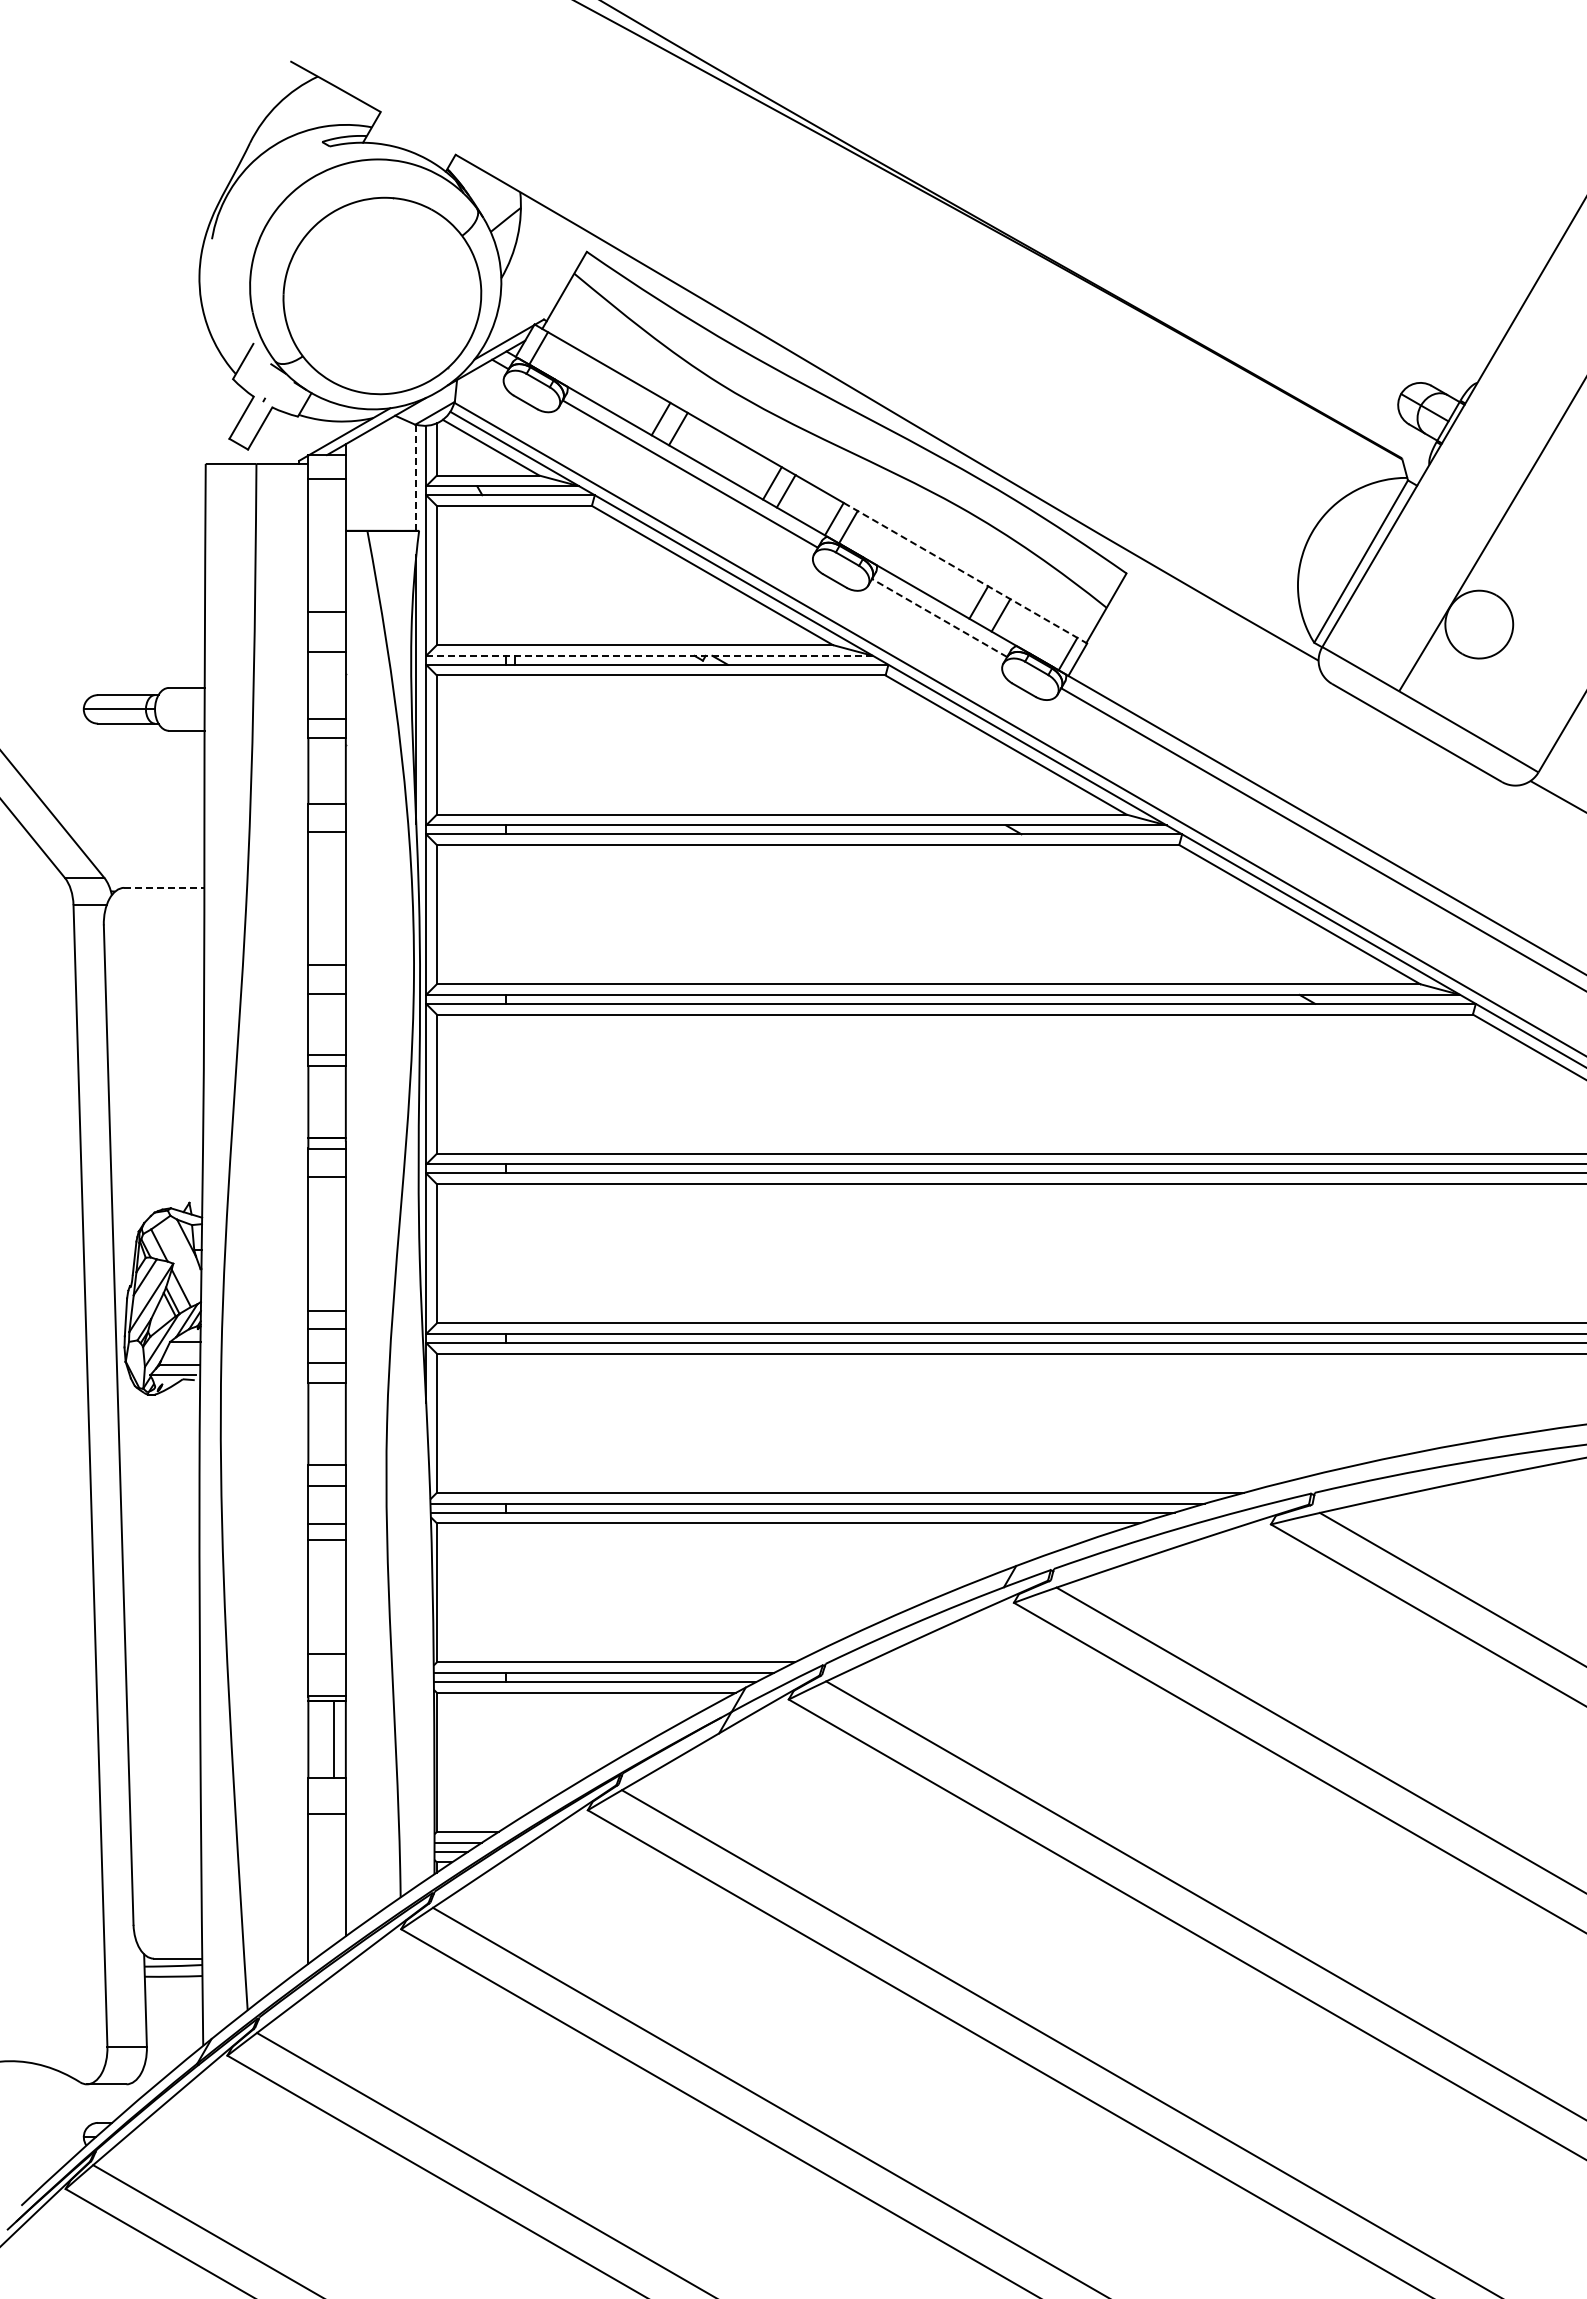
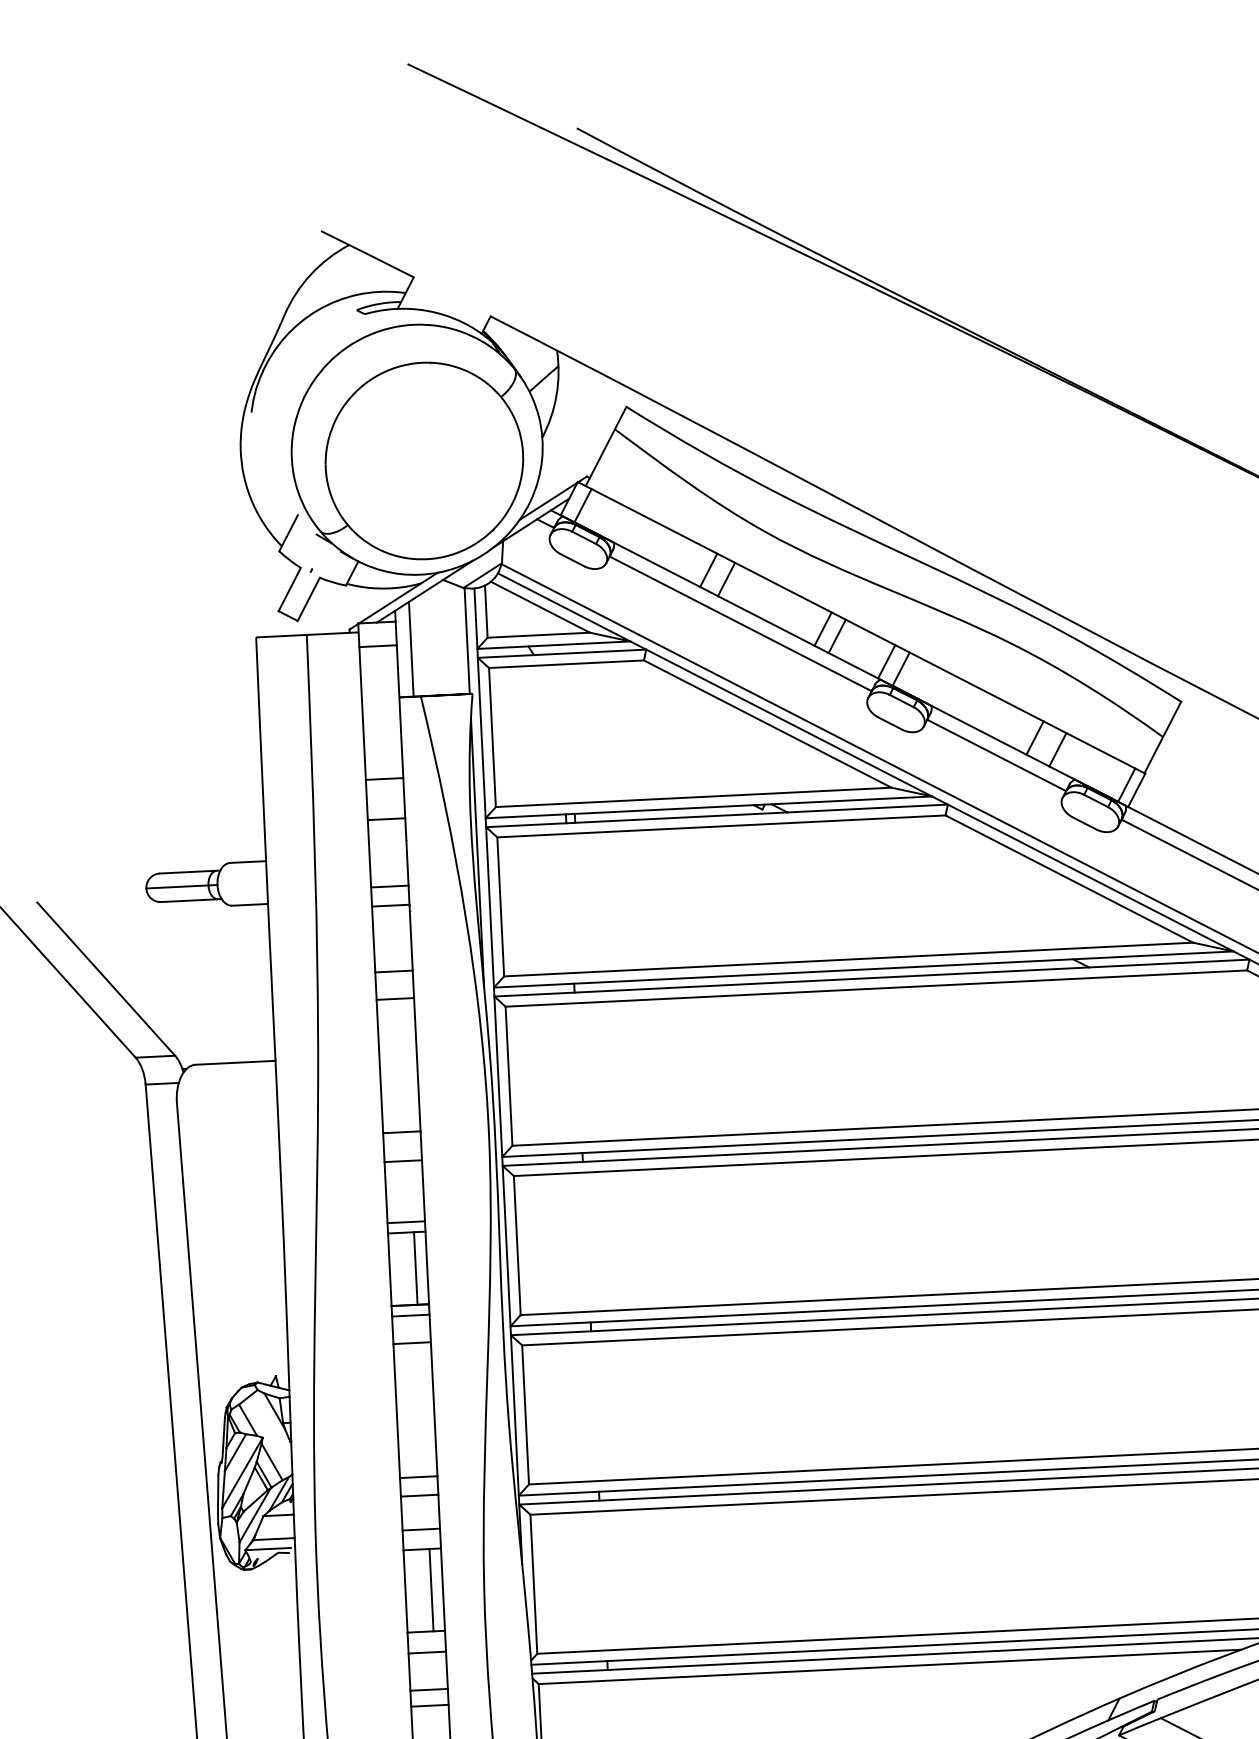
line: (416, 478) -> (467, 641), dashed -> solid
line: (360, 482) -> (411, 648), added
line: (965, 573) -> (1020, 709), dashed -> solid
line: (939, 617) -> (996, 754), dashed -> solid
line: (649, 655) -> (708, 807), dashed -> solid
line: (164, 887) -> (235, 1062), dashed -> solid
line: (334, 1101) -> (415, 1267), added
line: (334, 1423) -> (431, 1589), added

